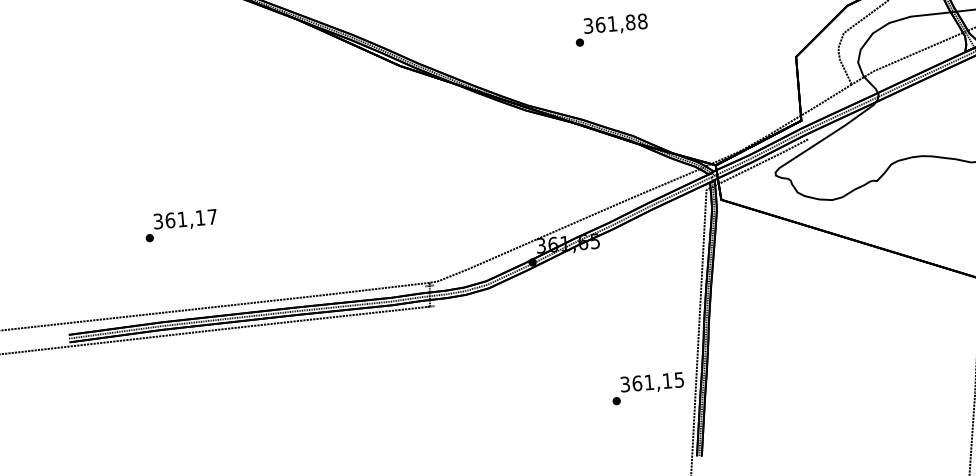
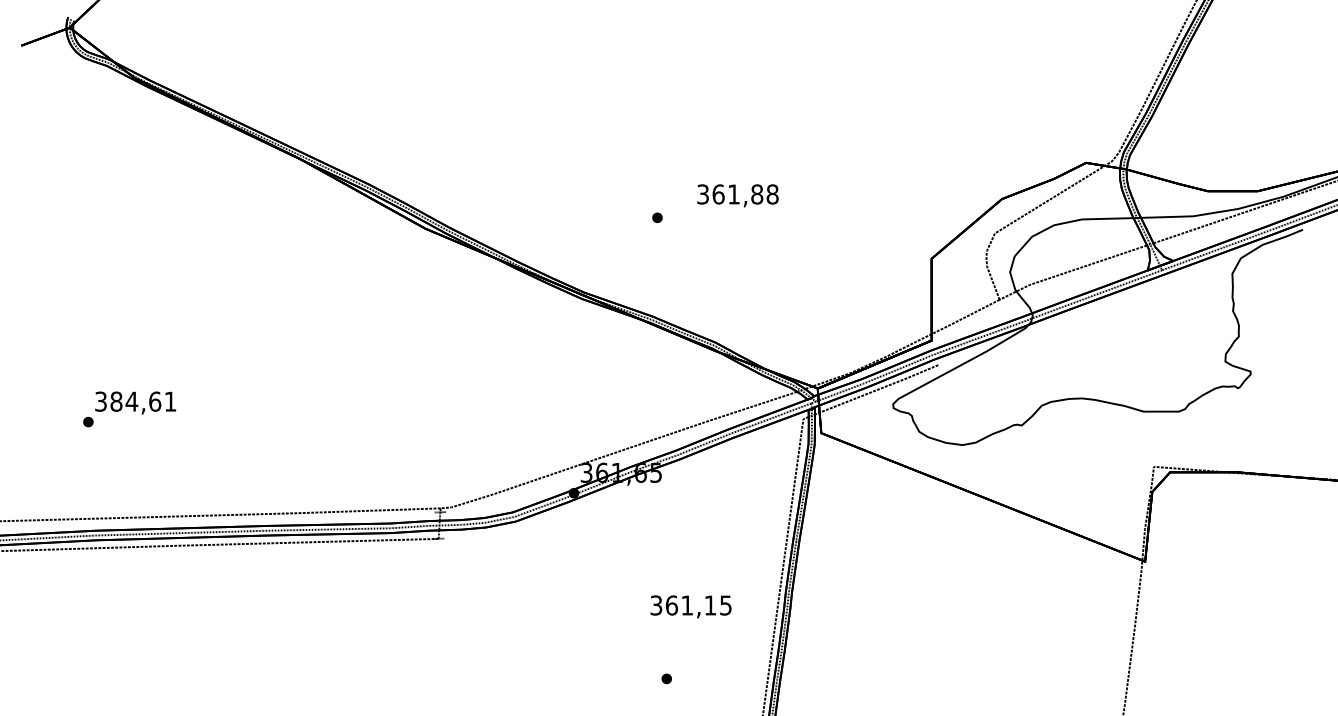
text: (615, 24) -> (737, 195), moved
text: (191, 218) -> (143, 401), 361,17 -> 384,61
text: (651, 383) -> (690, 606), moved

